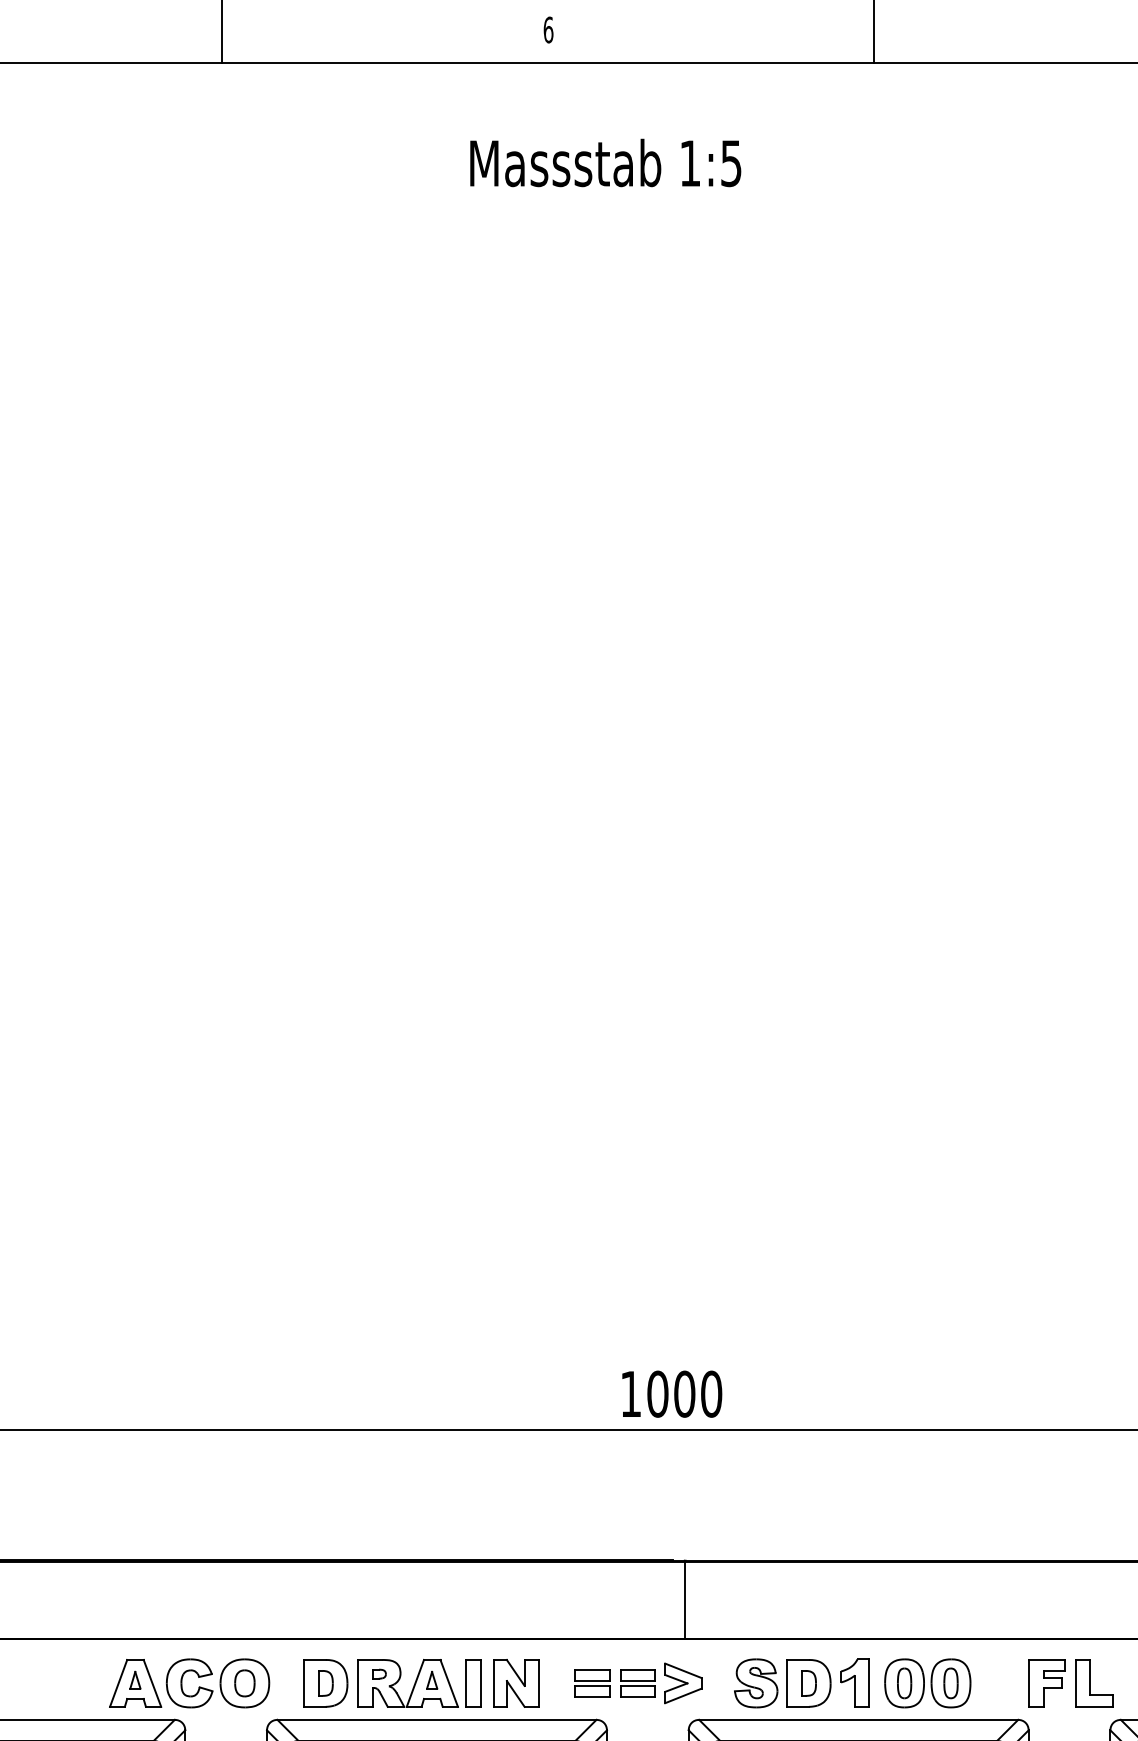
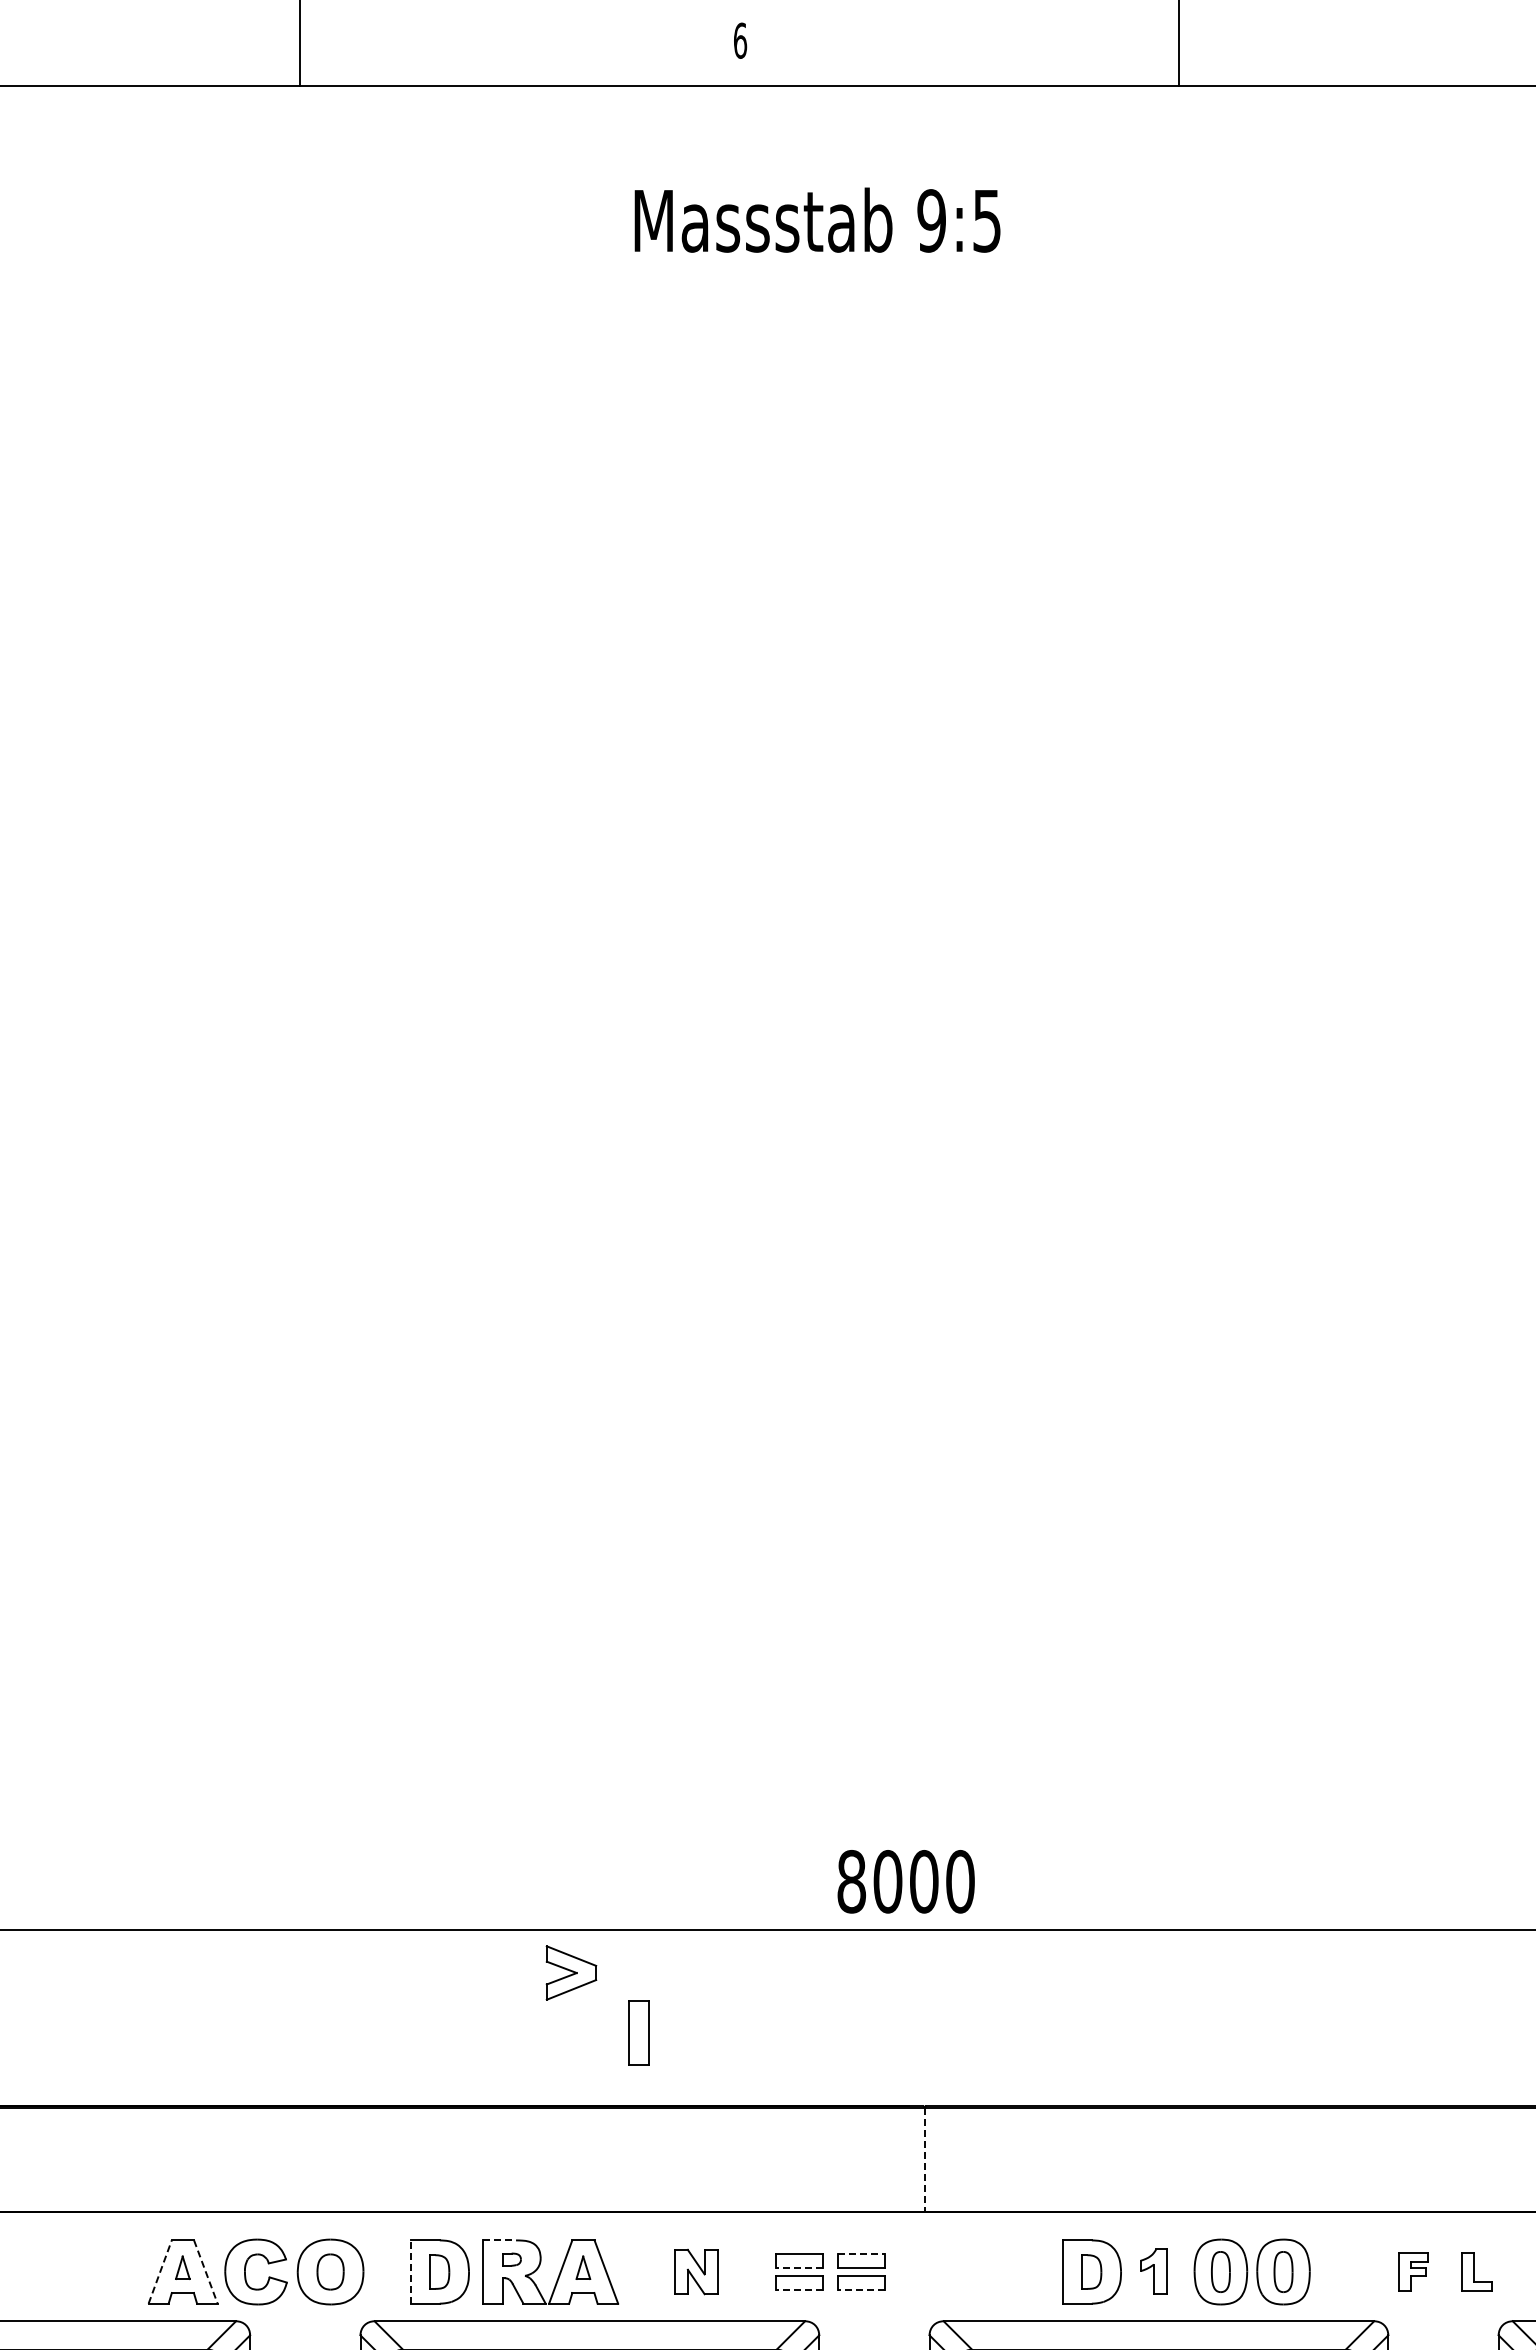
text: (690, 163) -> (931, 220), 1:5 -> 9:5
text: (630, 1394) -> (851, 1881), 1000 -> 8000
line: (684, 1600) -> (924, 2159), solid -> dashed
line: (370, 1660) -> (500, 2240), solid -> dashed
line: (638, 1670) -> (861, 2254), solid -> dashed
line: (591, 1680) -> (798, 2268), solid -> dashed
line: (118, 1683) -> (160, 2272), solid -> dashed
line: (152, 1683) -> (205, 2272), solid -> dashed
line: (304, 1683) -> (410, 2272), solid -> dashed
part: (473, 1683) -> (638, 2032), moved
part: (516, 1683) -> (696, 2271), size x0.7
part: (683, 1683) -> (571, 1972), moved
part: (756, 1683) -> (1020, 2271), removed
part: (854, 1683) -> (1153, 2271), size x0.7
part: (1047, 1683) -> (1413, 2271), size x0.6
part: (1093, 1683) -> (1476, 2271), size x0.6
line: (591, 1696) -> (798, 2289), solid -> dashed
line: (637, 1696) -> (860, 2289), solid -> dashed

